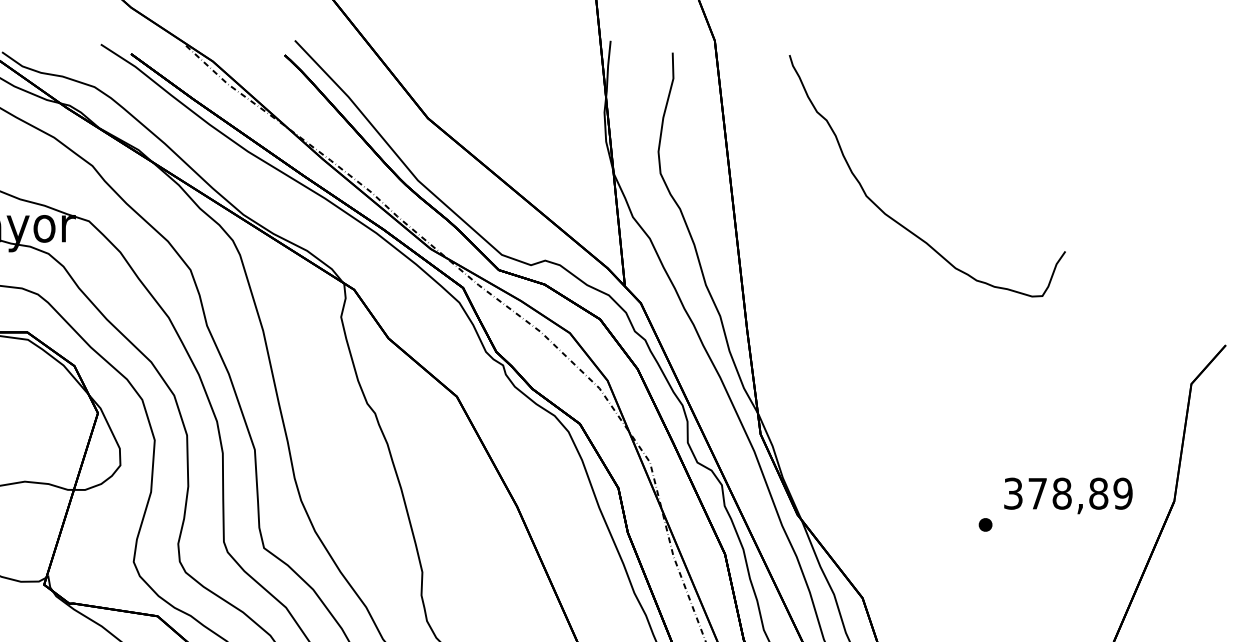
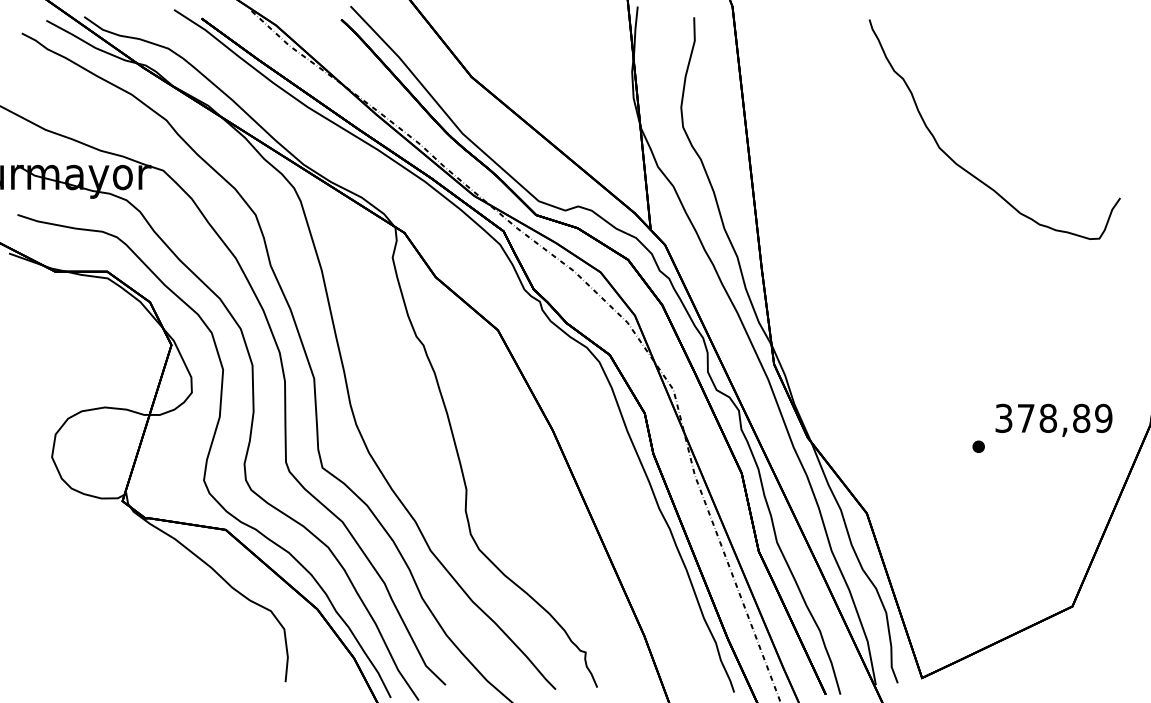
curve: (893, 217) -> (963, 167), moved

